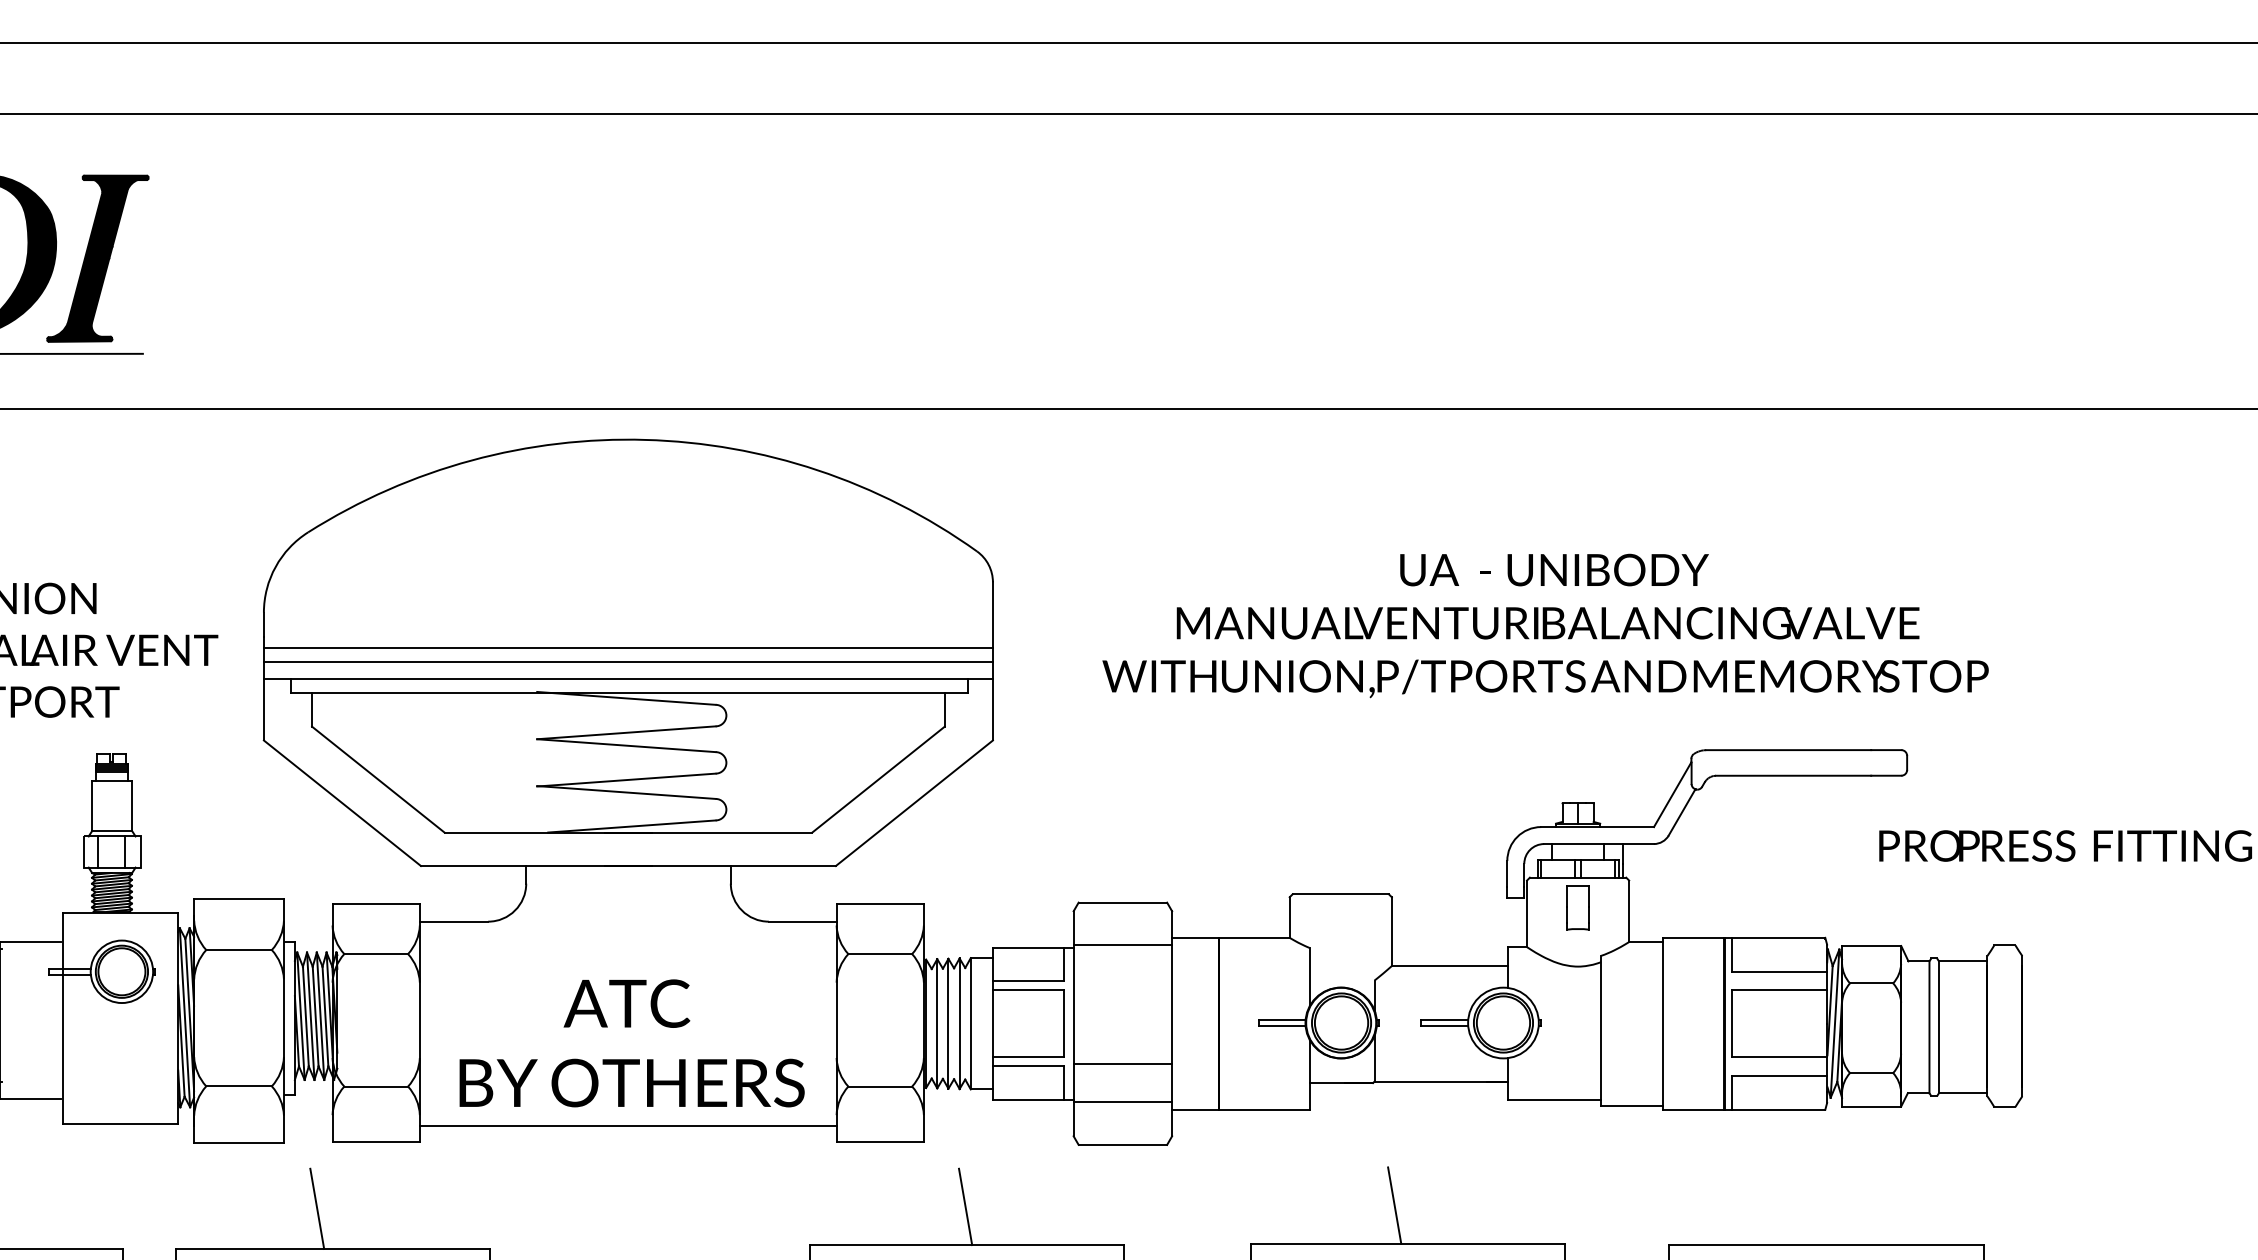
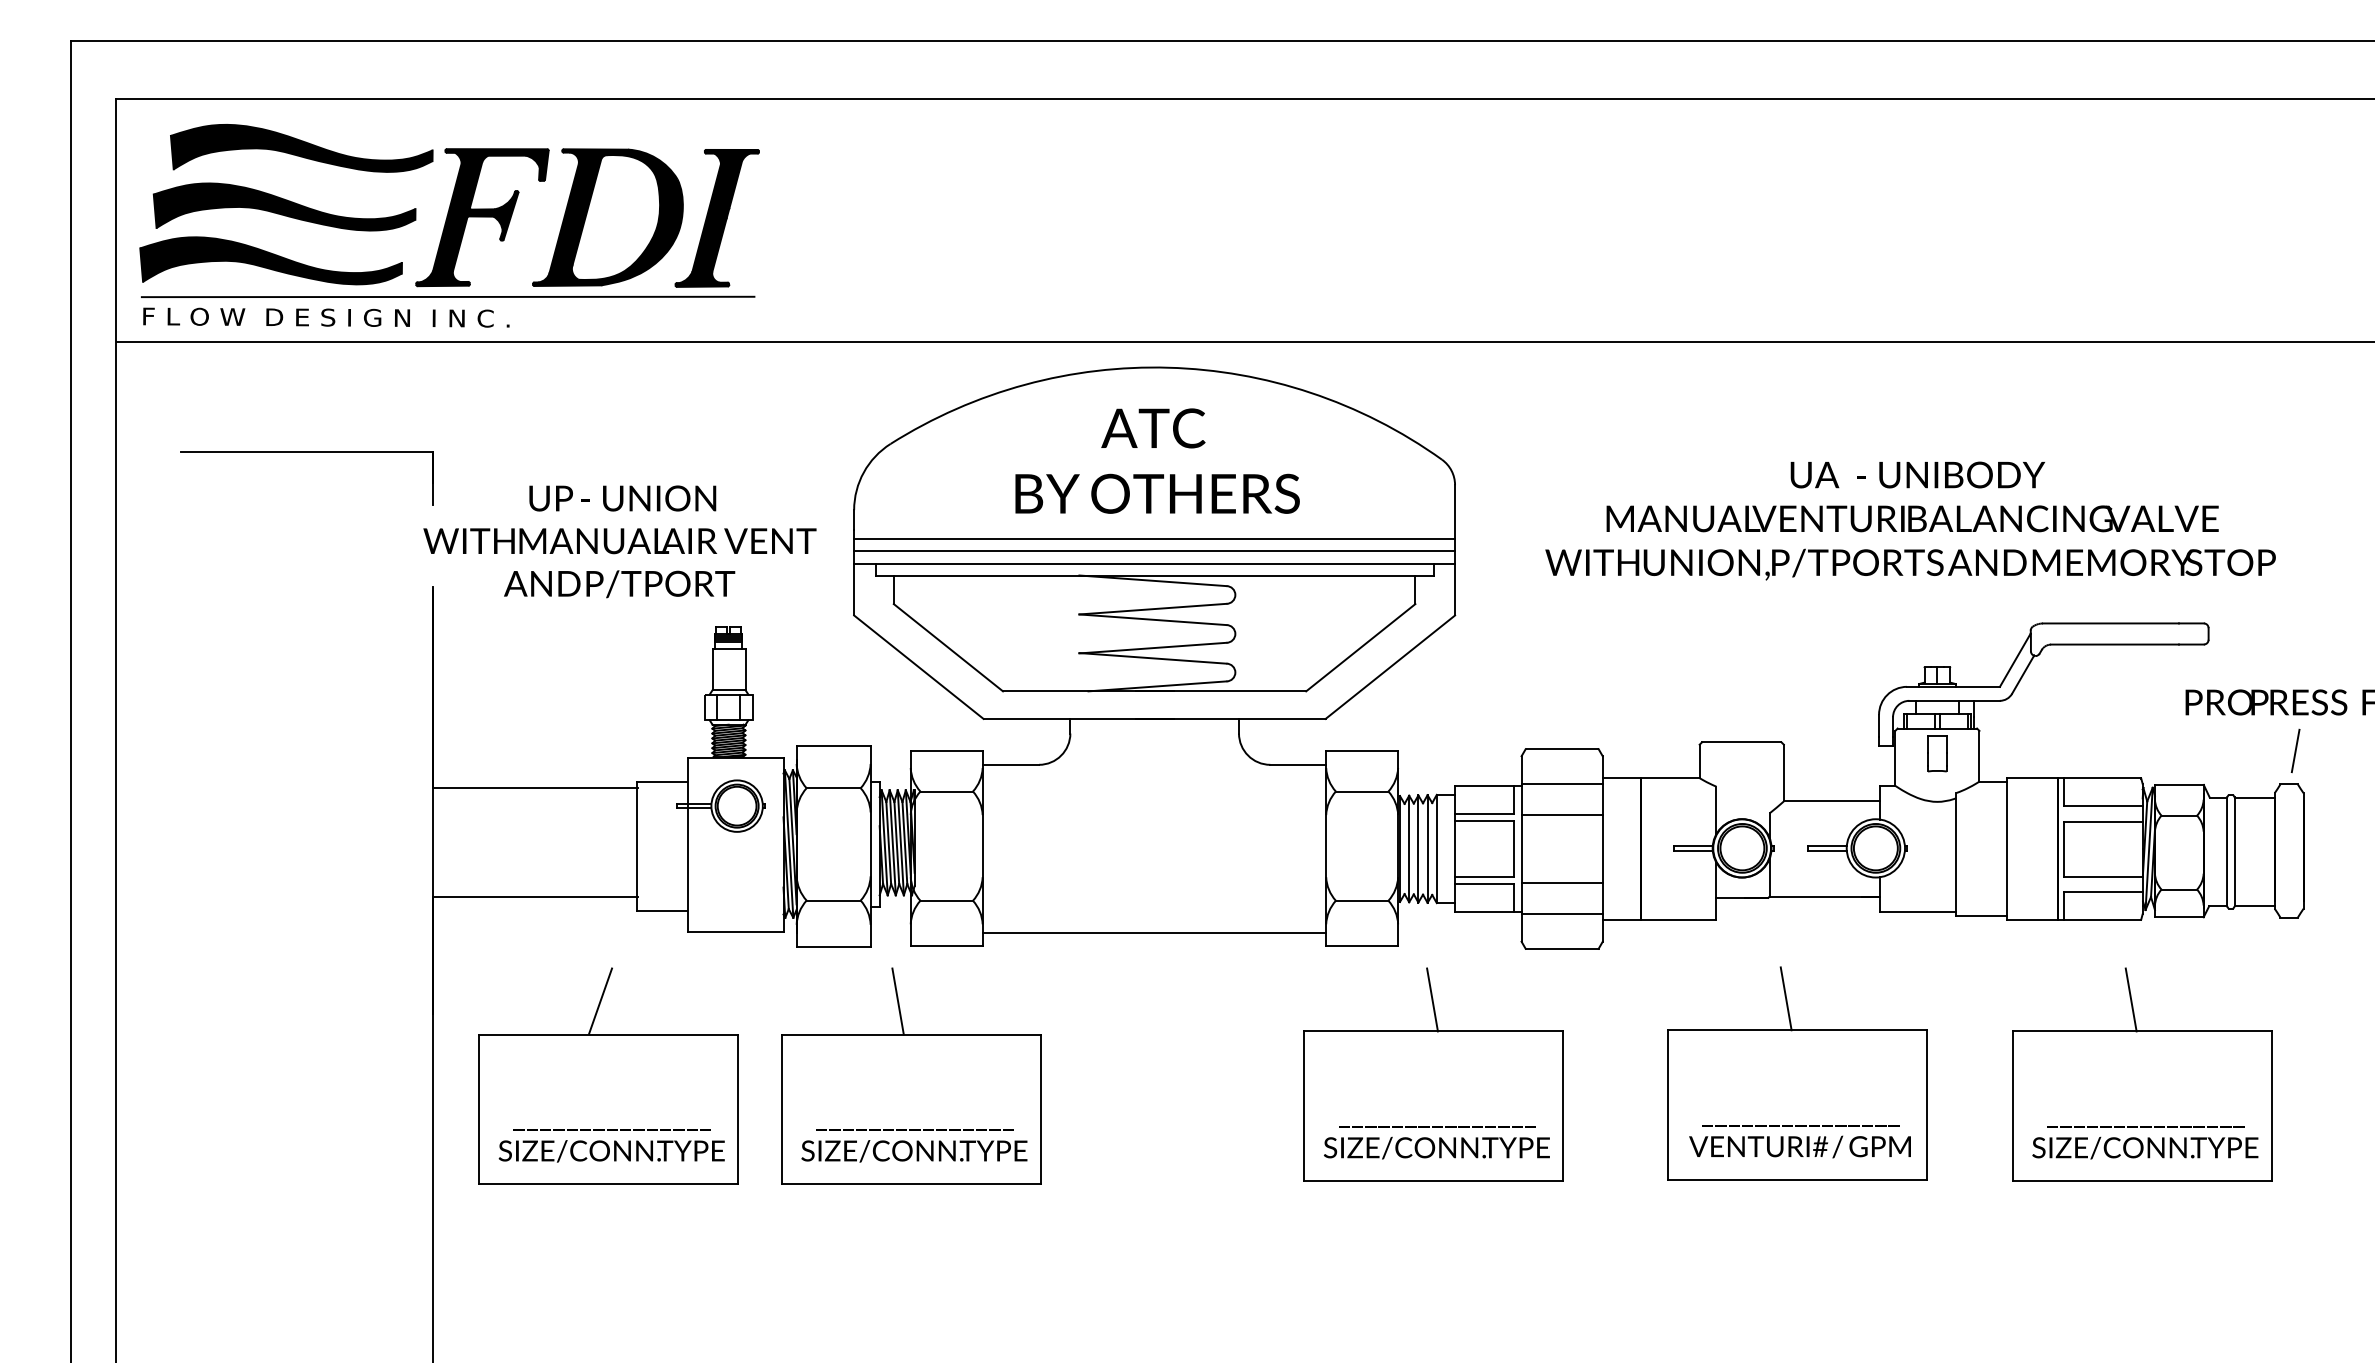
line: (2012, 904) -> (2295, 750), added
line: (1122, 983) -> (1561, 815), added
text: (631, 1042) -> (1157, 460), moved
line: (1812, 1206) -> (2130, 999), added

